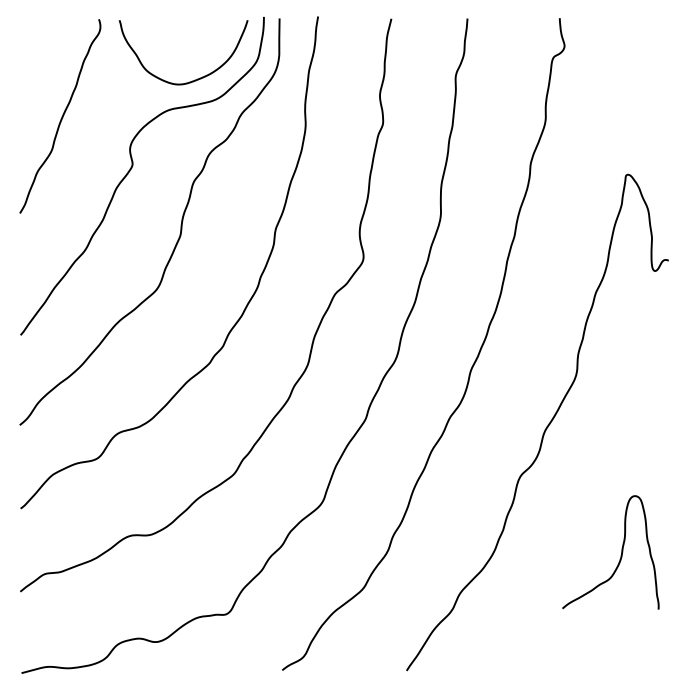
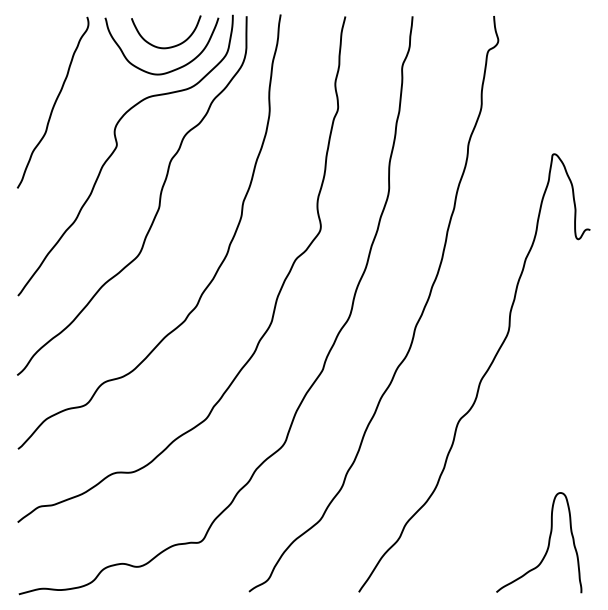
curve: (192, 52) -> (169, 46), added
curve: (620, 555) -> (547, 545), moved

